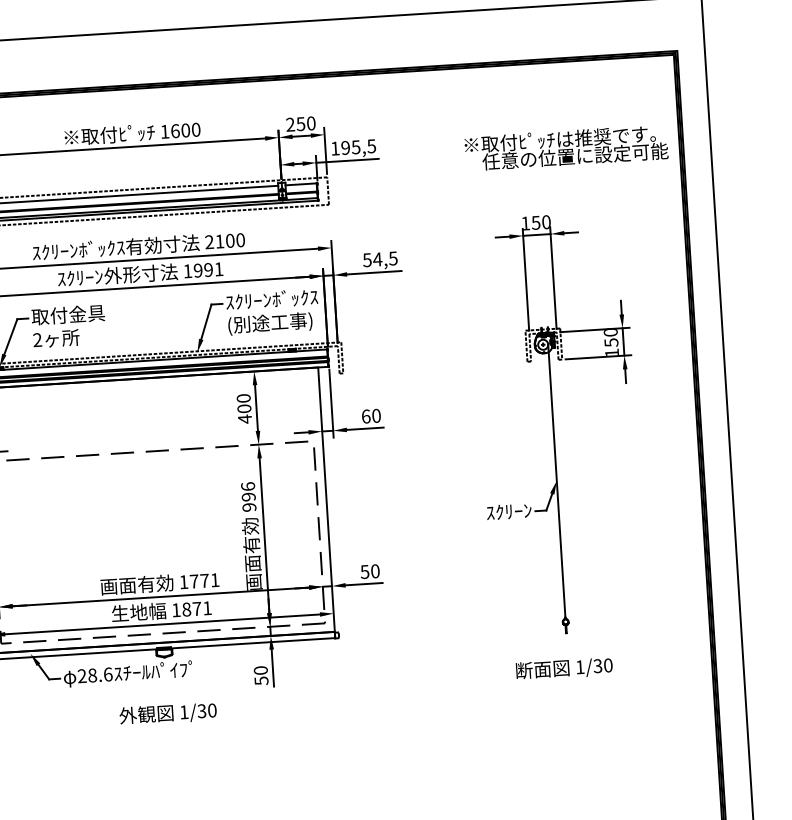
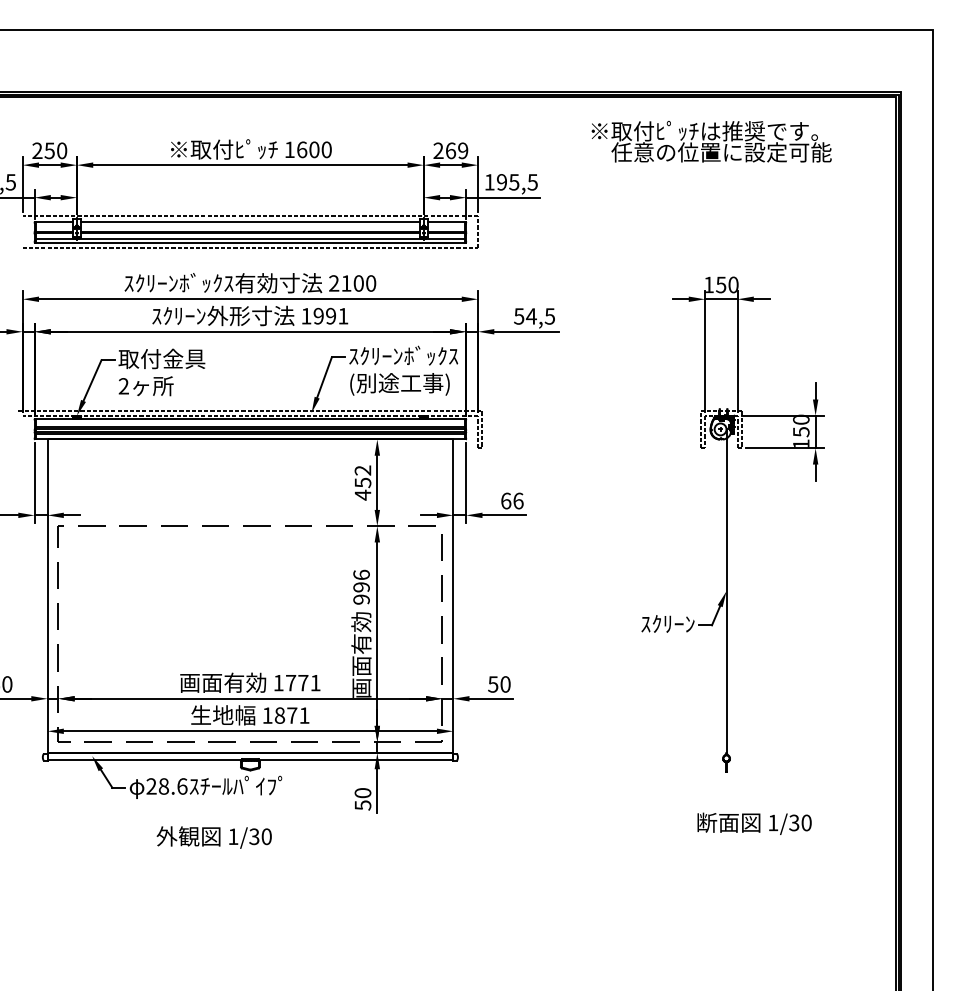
text: (305, 123) -> (456, 150), 250 -> 269
text: (566, 147) -> (711, 141), moved
text: (243, 403) -> (362, 476), 400 -> 452
text: (376, 415) -> (518, 500), 60 -> 66
text: (564, 668) -> (754, 823), moved
text: (167, 714) -> (213, 837), moved

